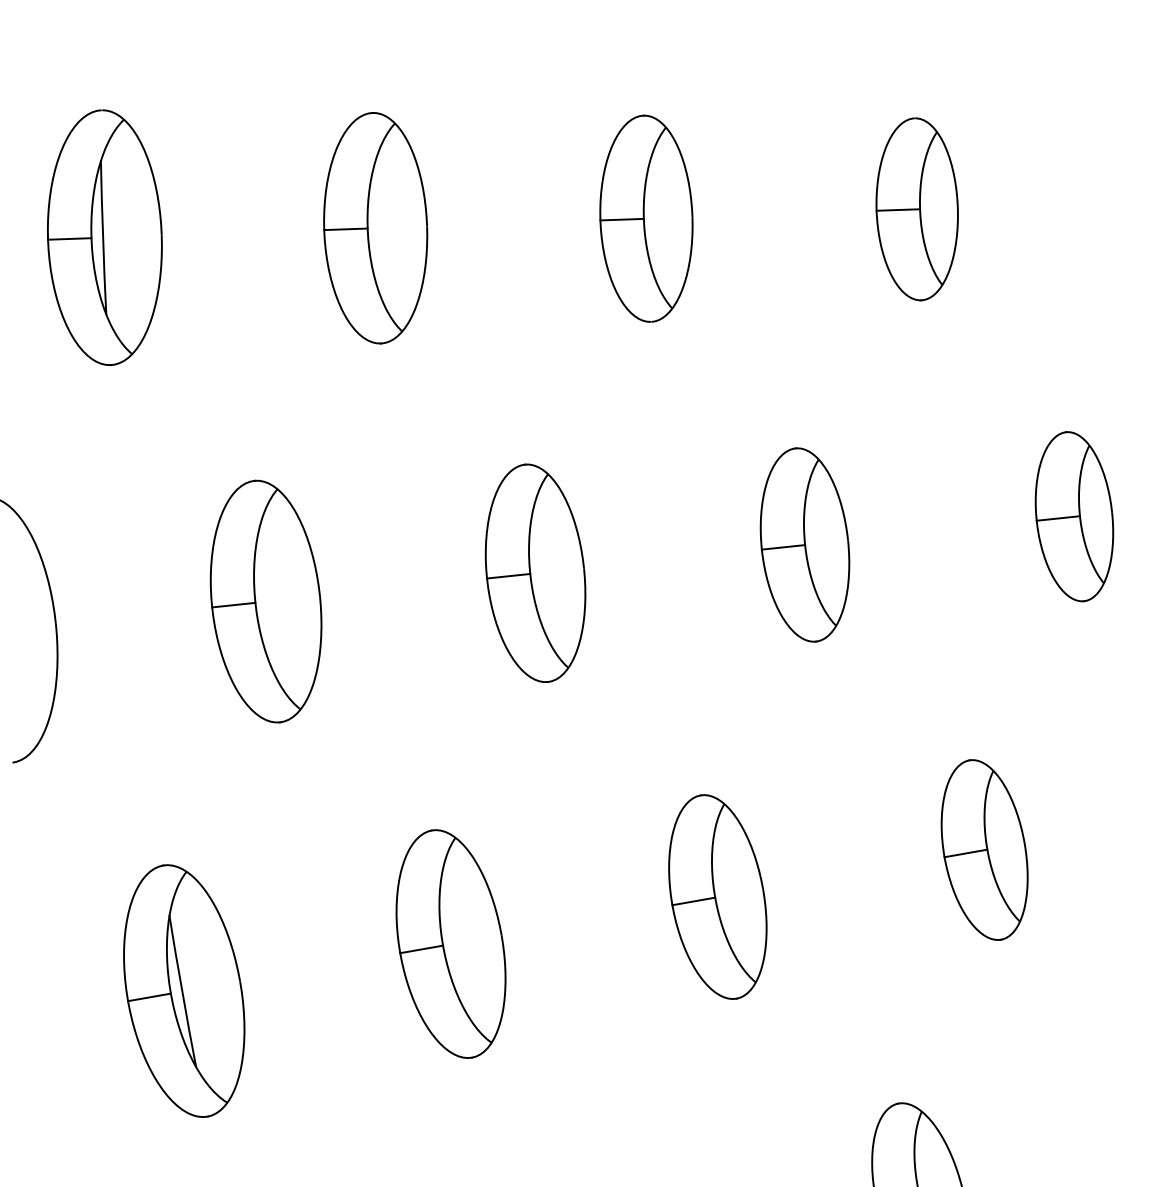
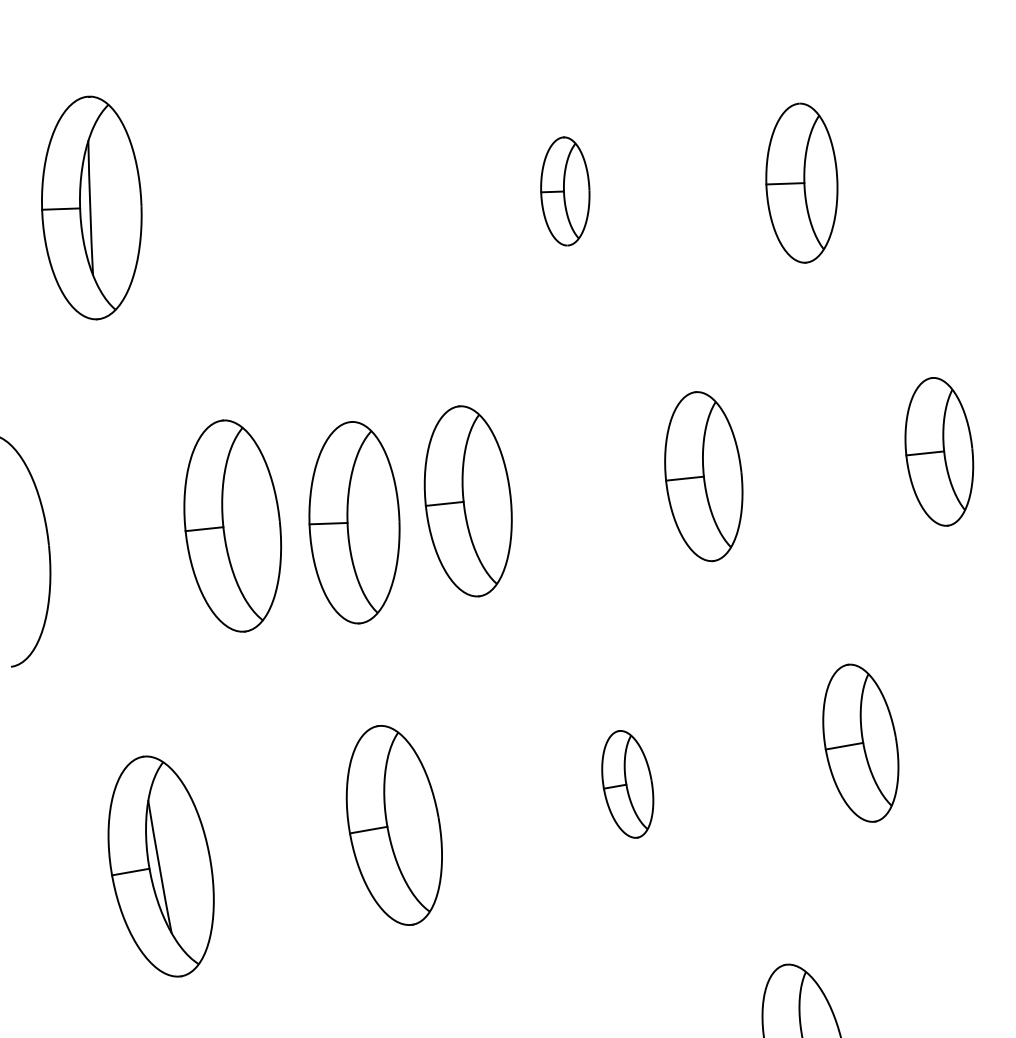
part: (646, 218) -> (565, 191), size x0.6
part: (375, 227) -> (354, 522), moved
part: (717, 897) -> (627, 784), size x0.6

